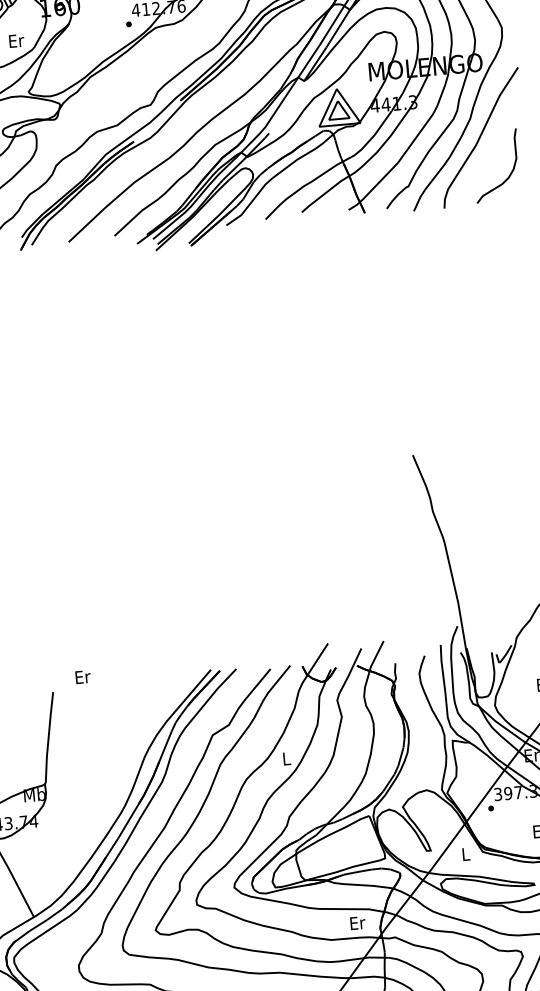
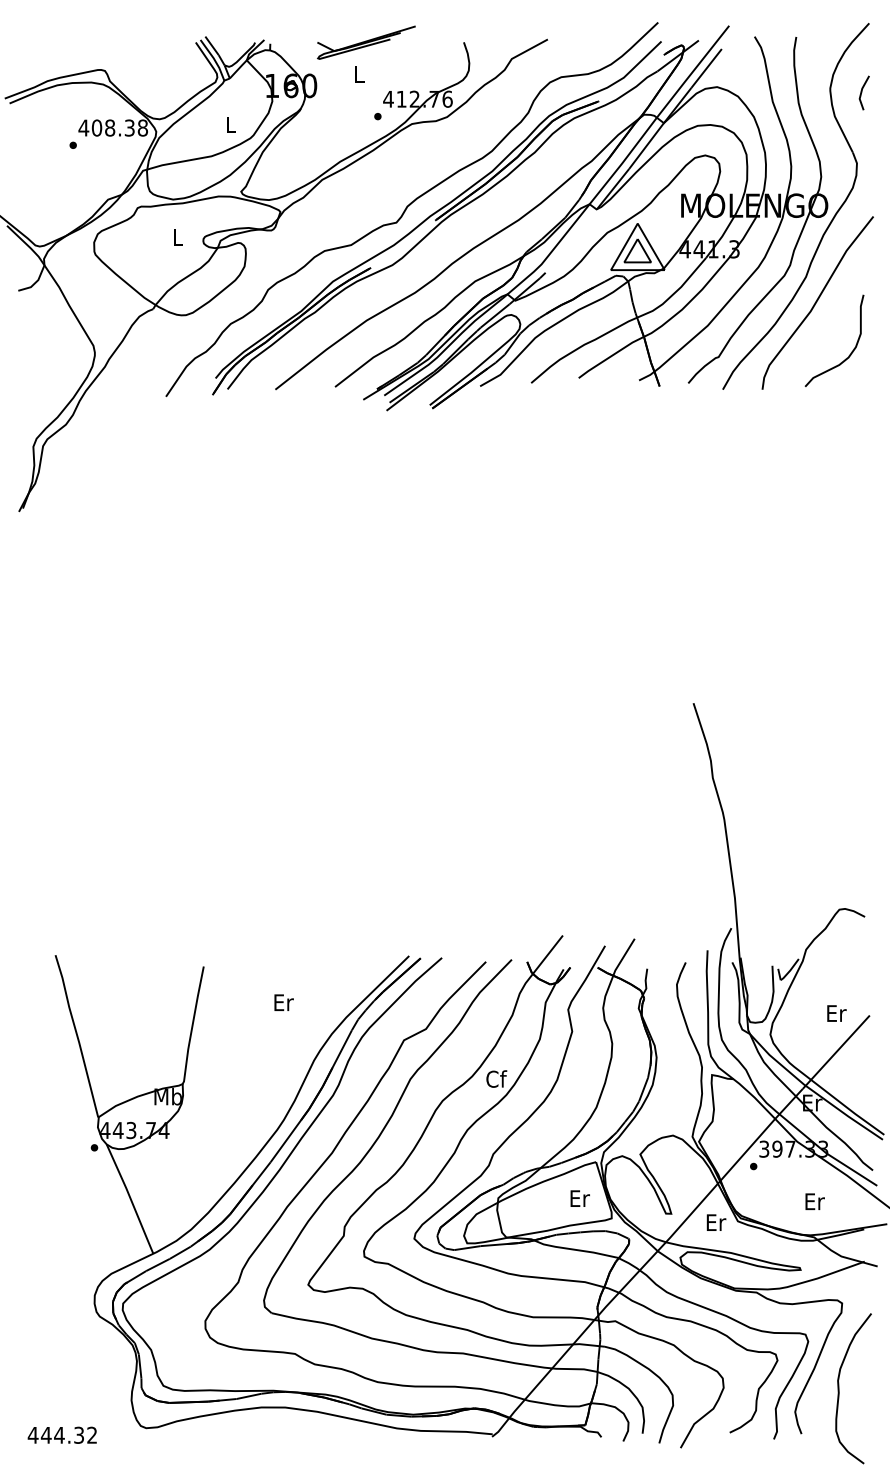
text: (16, 40) -> (231, 124), Er -> L
text: (82, 676) -> (283, 1002), moved
text: (286, 758) -> (496, 1078), L -> Cf
text: (466, 854) -> (716, 1222), L -> Er
text: (357, 923) -> (579, 1198), moved

